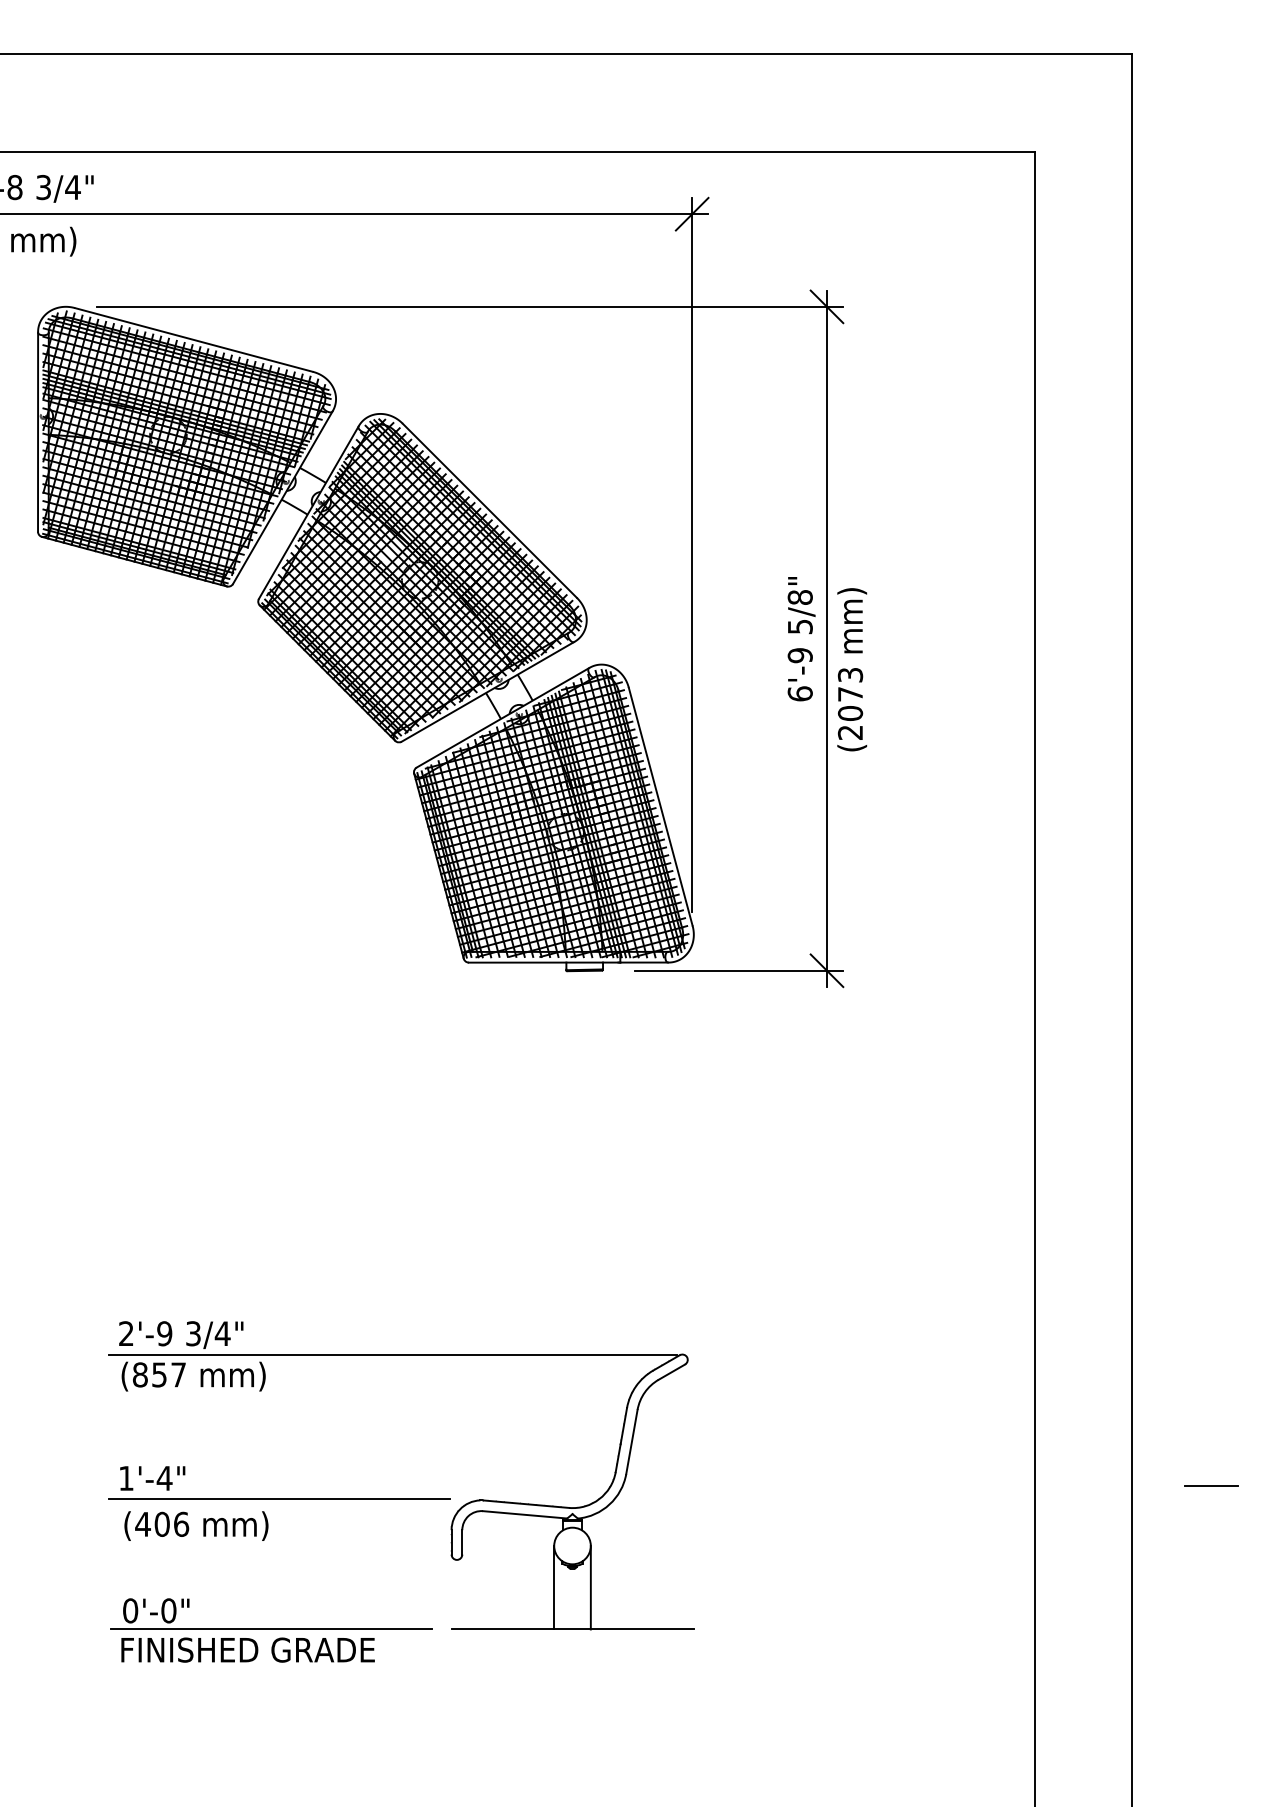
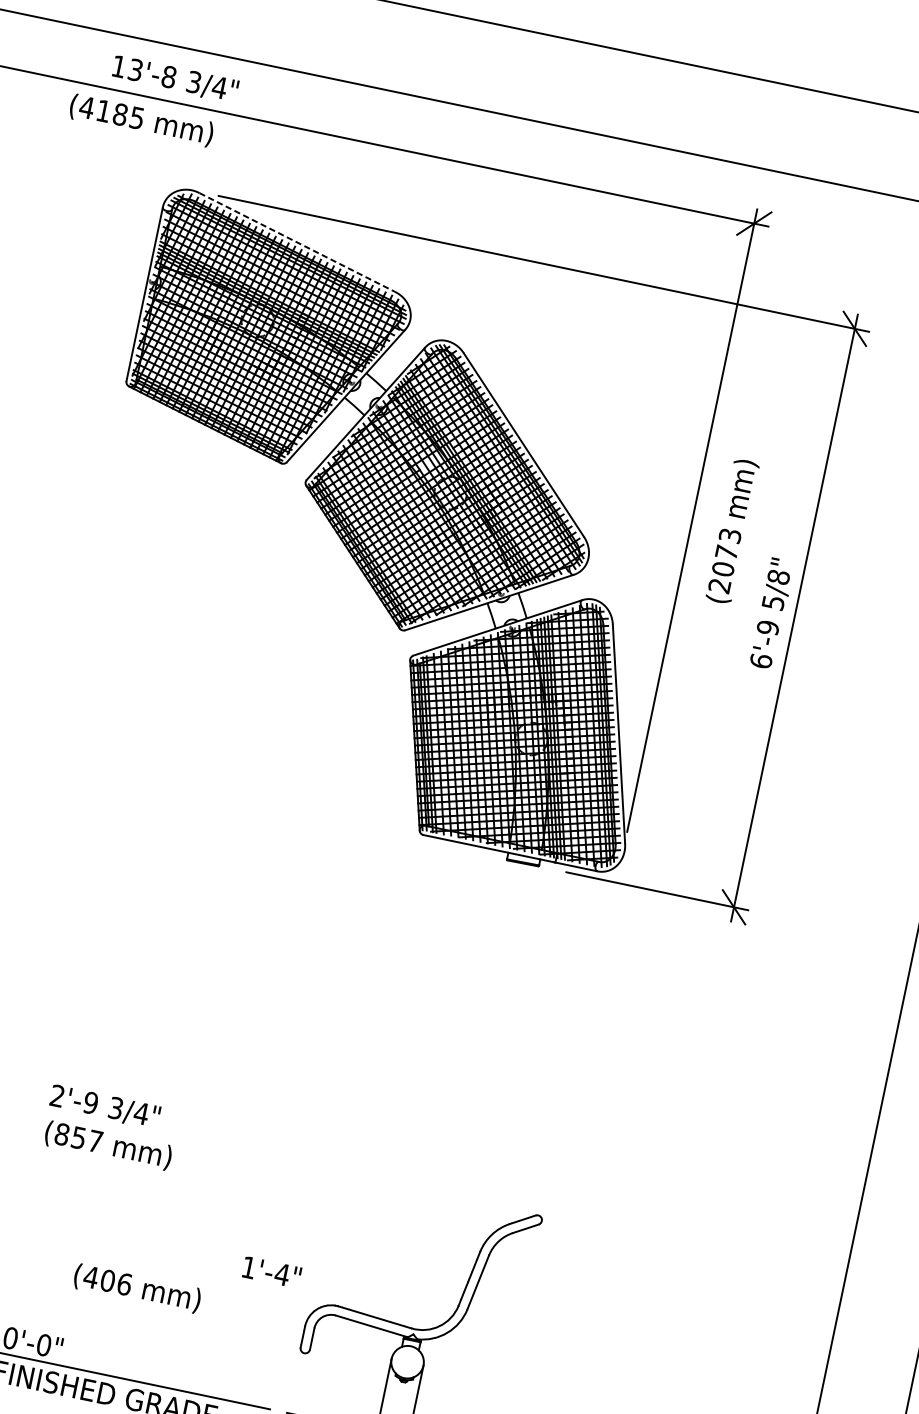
line: (194, 340) -> (297, 243), solid -> dashed
text: (852, 669) -> (733, 531), moved
line: (392, 1354) -> (285, 1162), removed
text: (152, 1478) -> (271, 1272), moved
line: (278, 1499) -> (159, 1268), removed
text: (196, 1525) -> (137, 1288), moved

